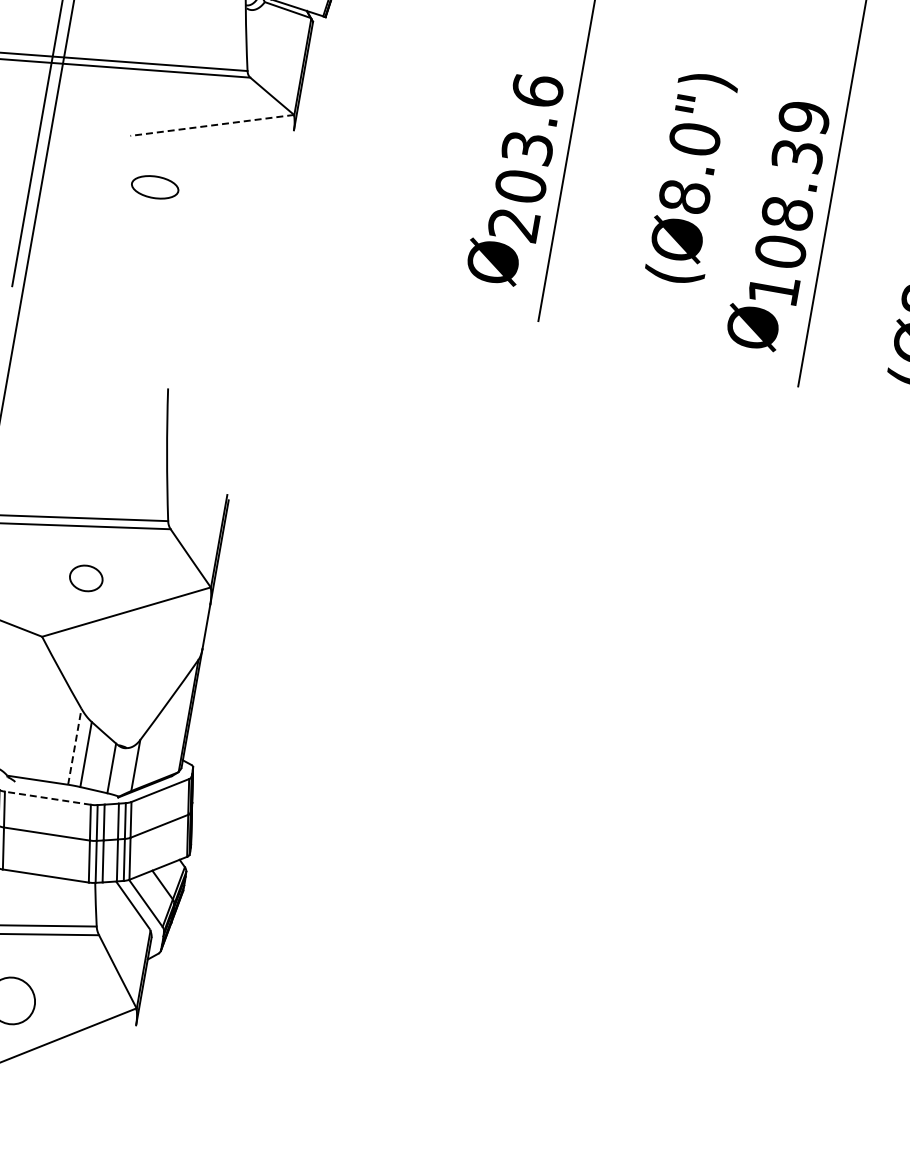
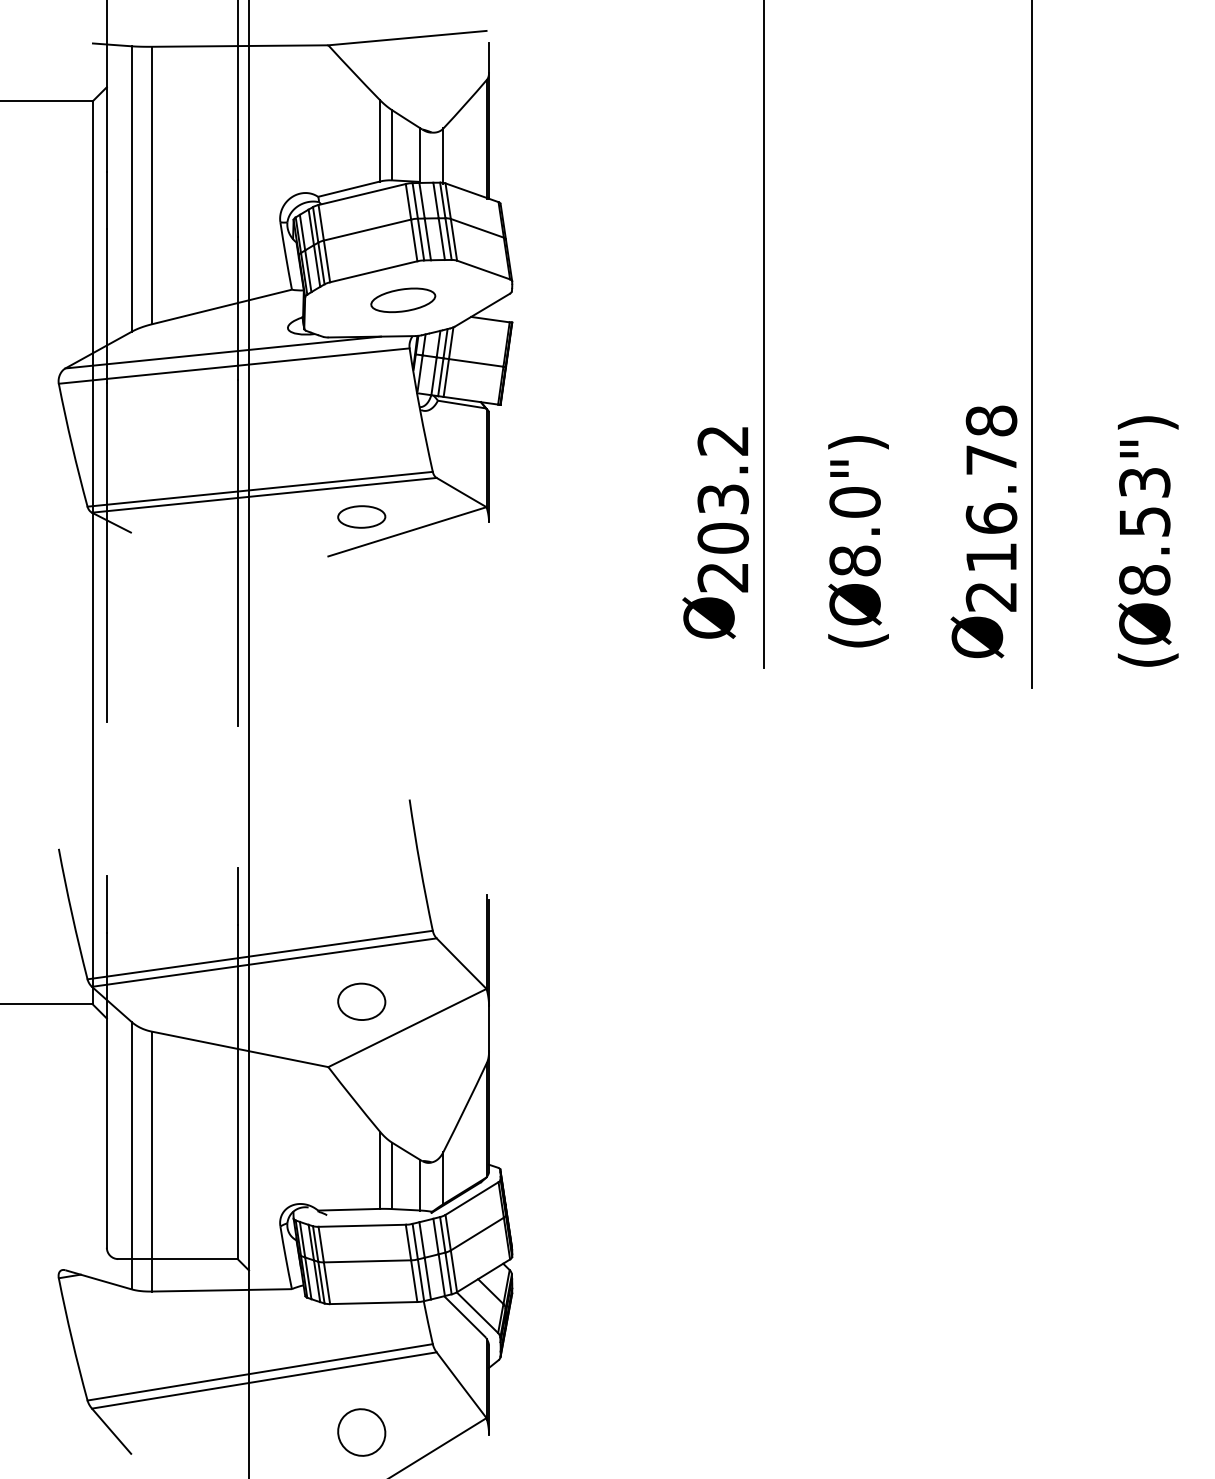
text: (537, 90) -> (722, 440), 203.6 -> 203.2
line: (212, 125) -> (407, 531), dashed -> solid
text: (691, 178) -> (858, 541), moved
part: (155, 186) -> (361, 516), moved
text: (789, 203) -> (991, 508), 108.39 -> 216.78
part: (86, 578) -> (361, 1001), size x1.43
line: (74, 747) -> (379, 1170), dashed -> solid
line: (48, 798) -> (362, 1225), dashed -> solid

